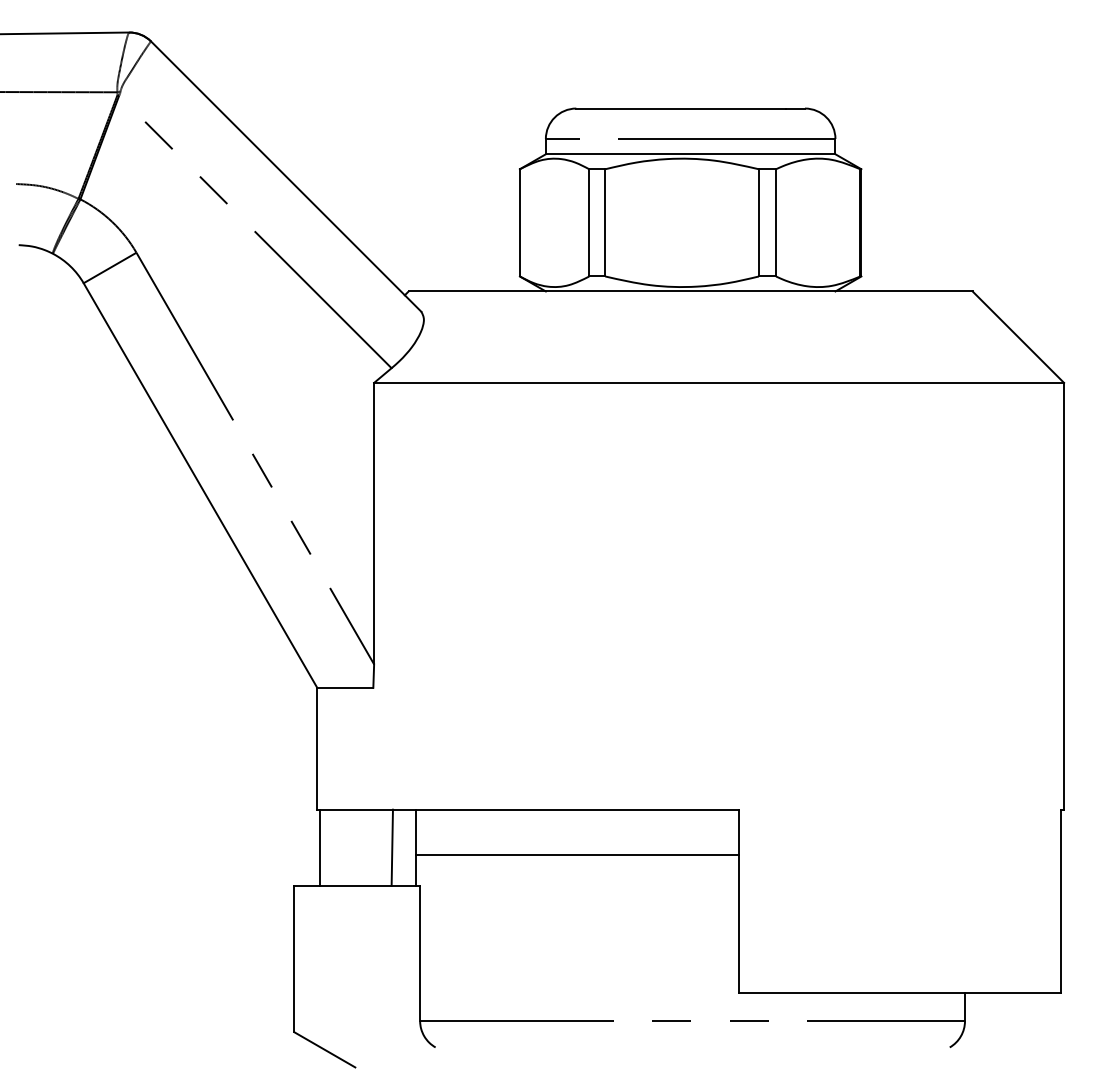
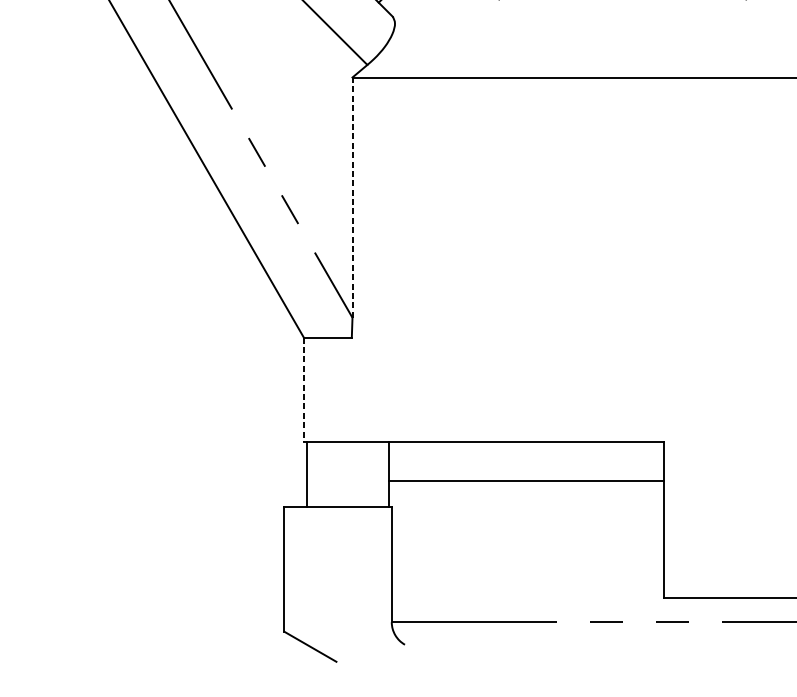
line: (374, 523) -> (352, 197), solid -> dashed
line: (317, 748) -> (304, 389), solid -> dashed
line: (391, 847) -> (367, 474), removed

